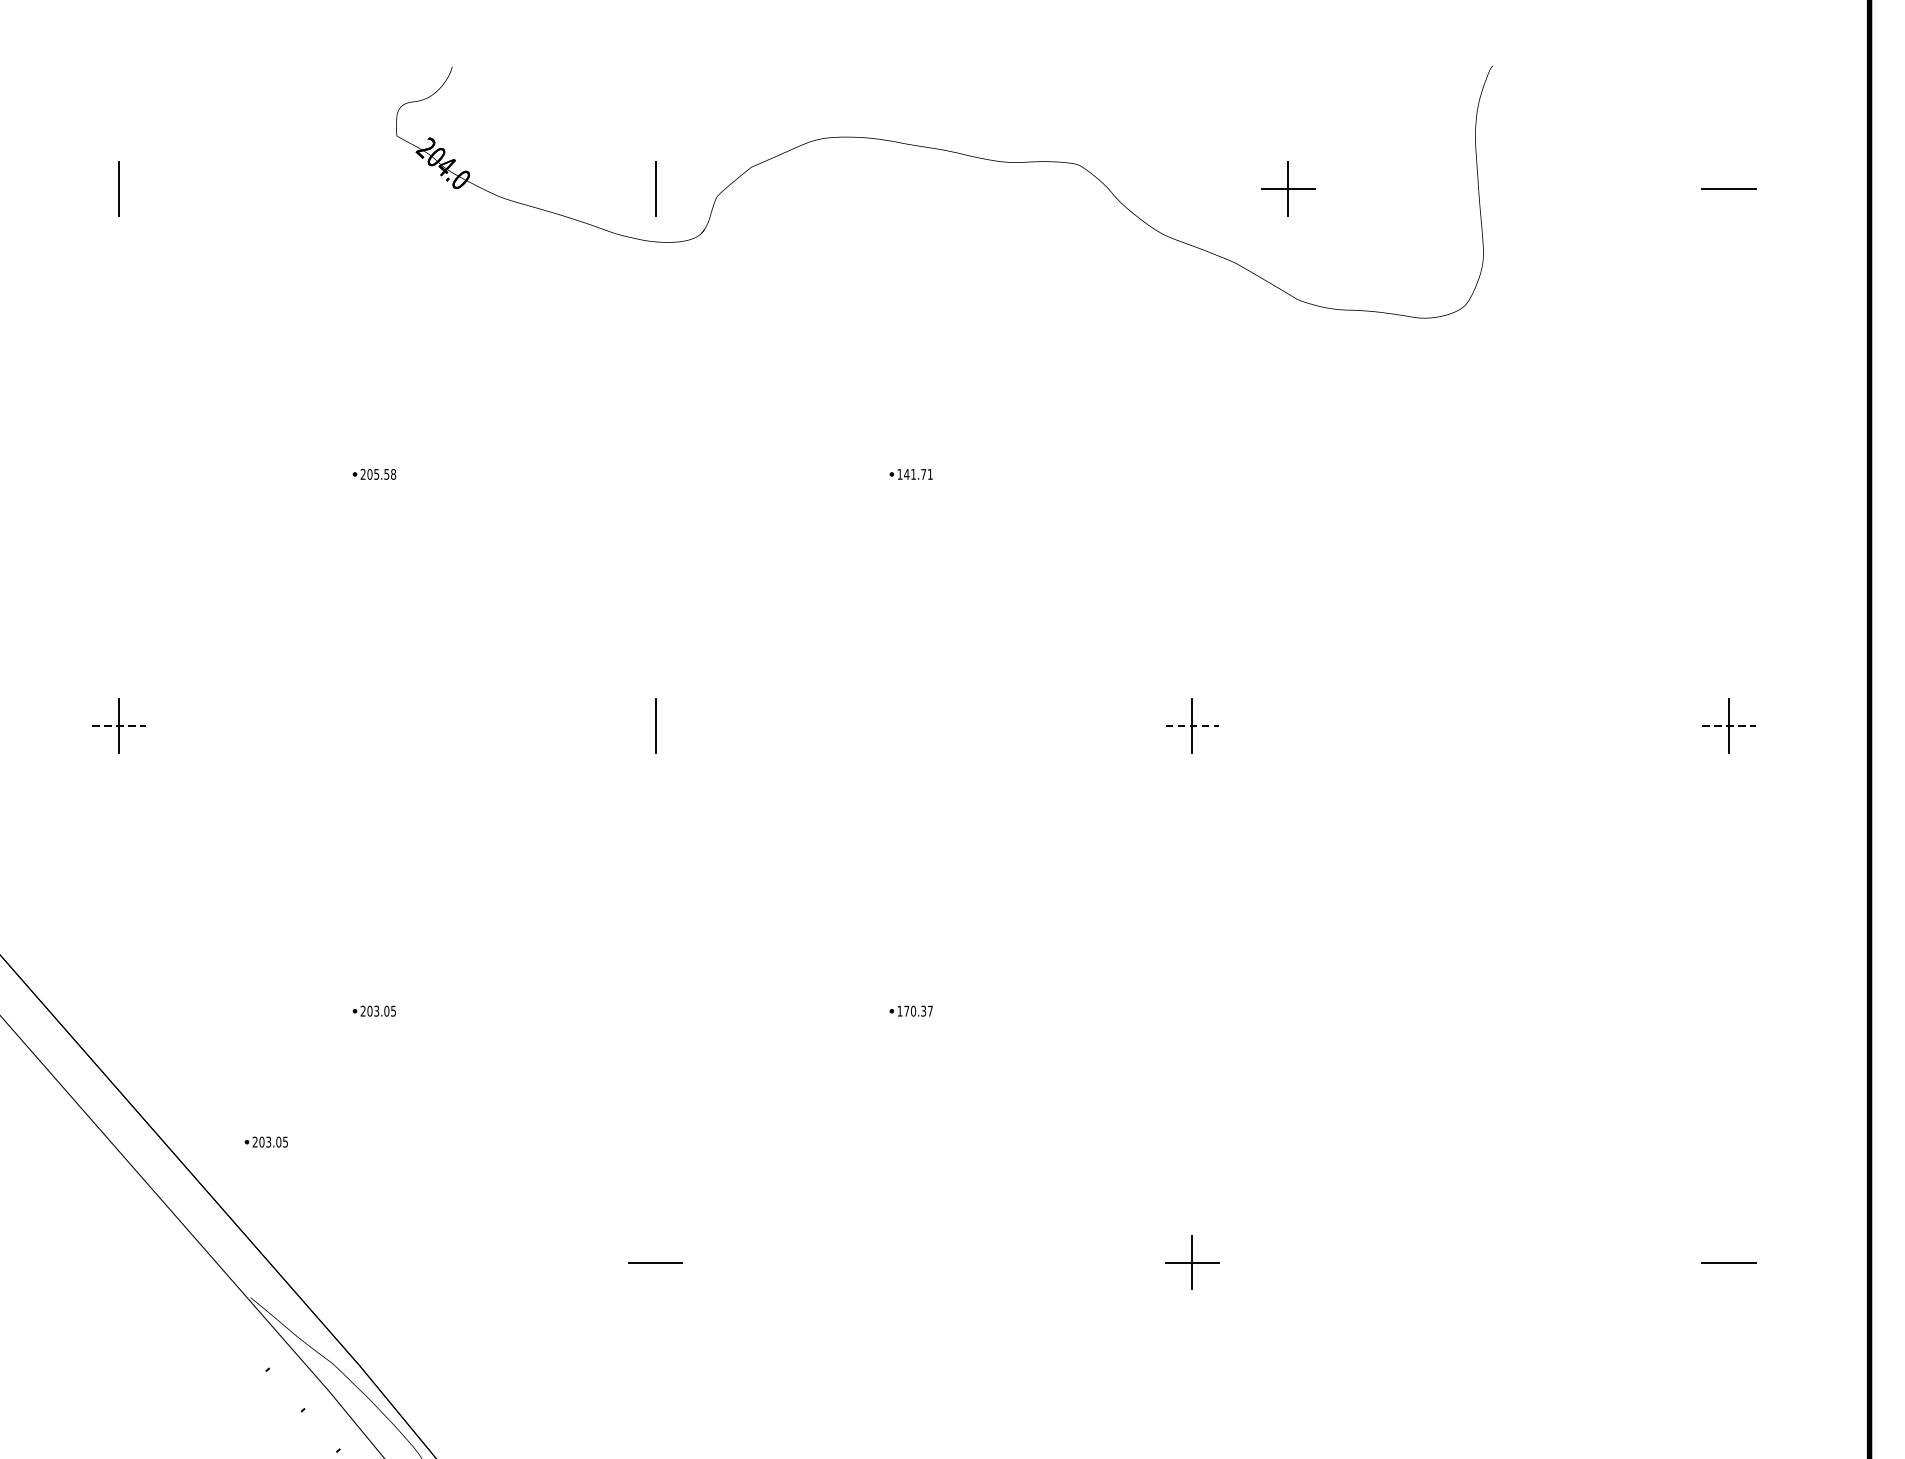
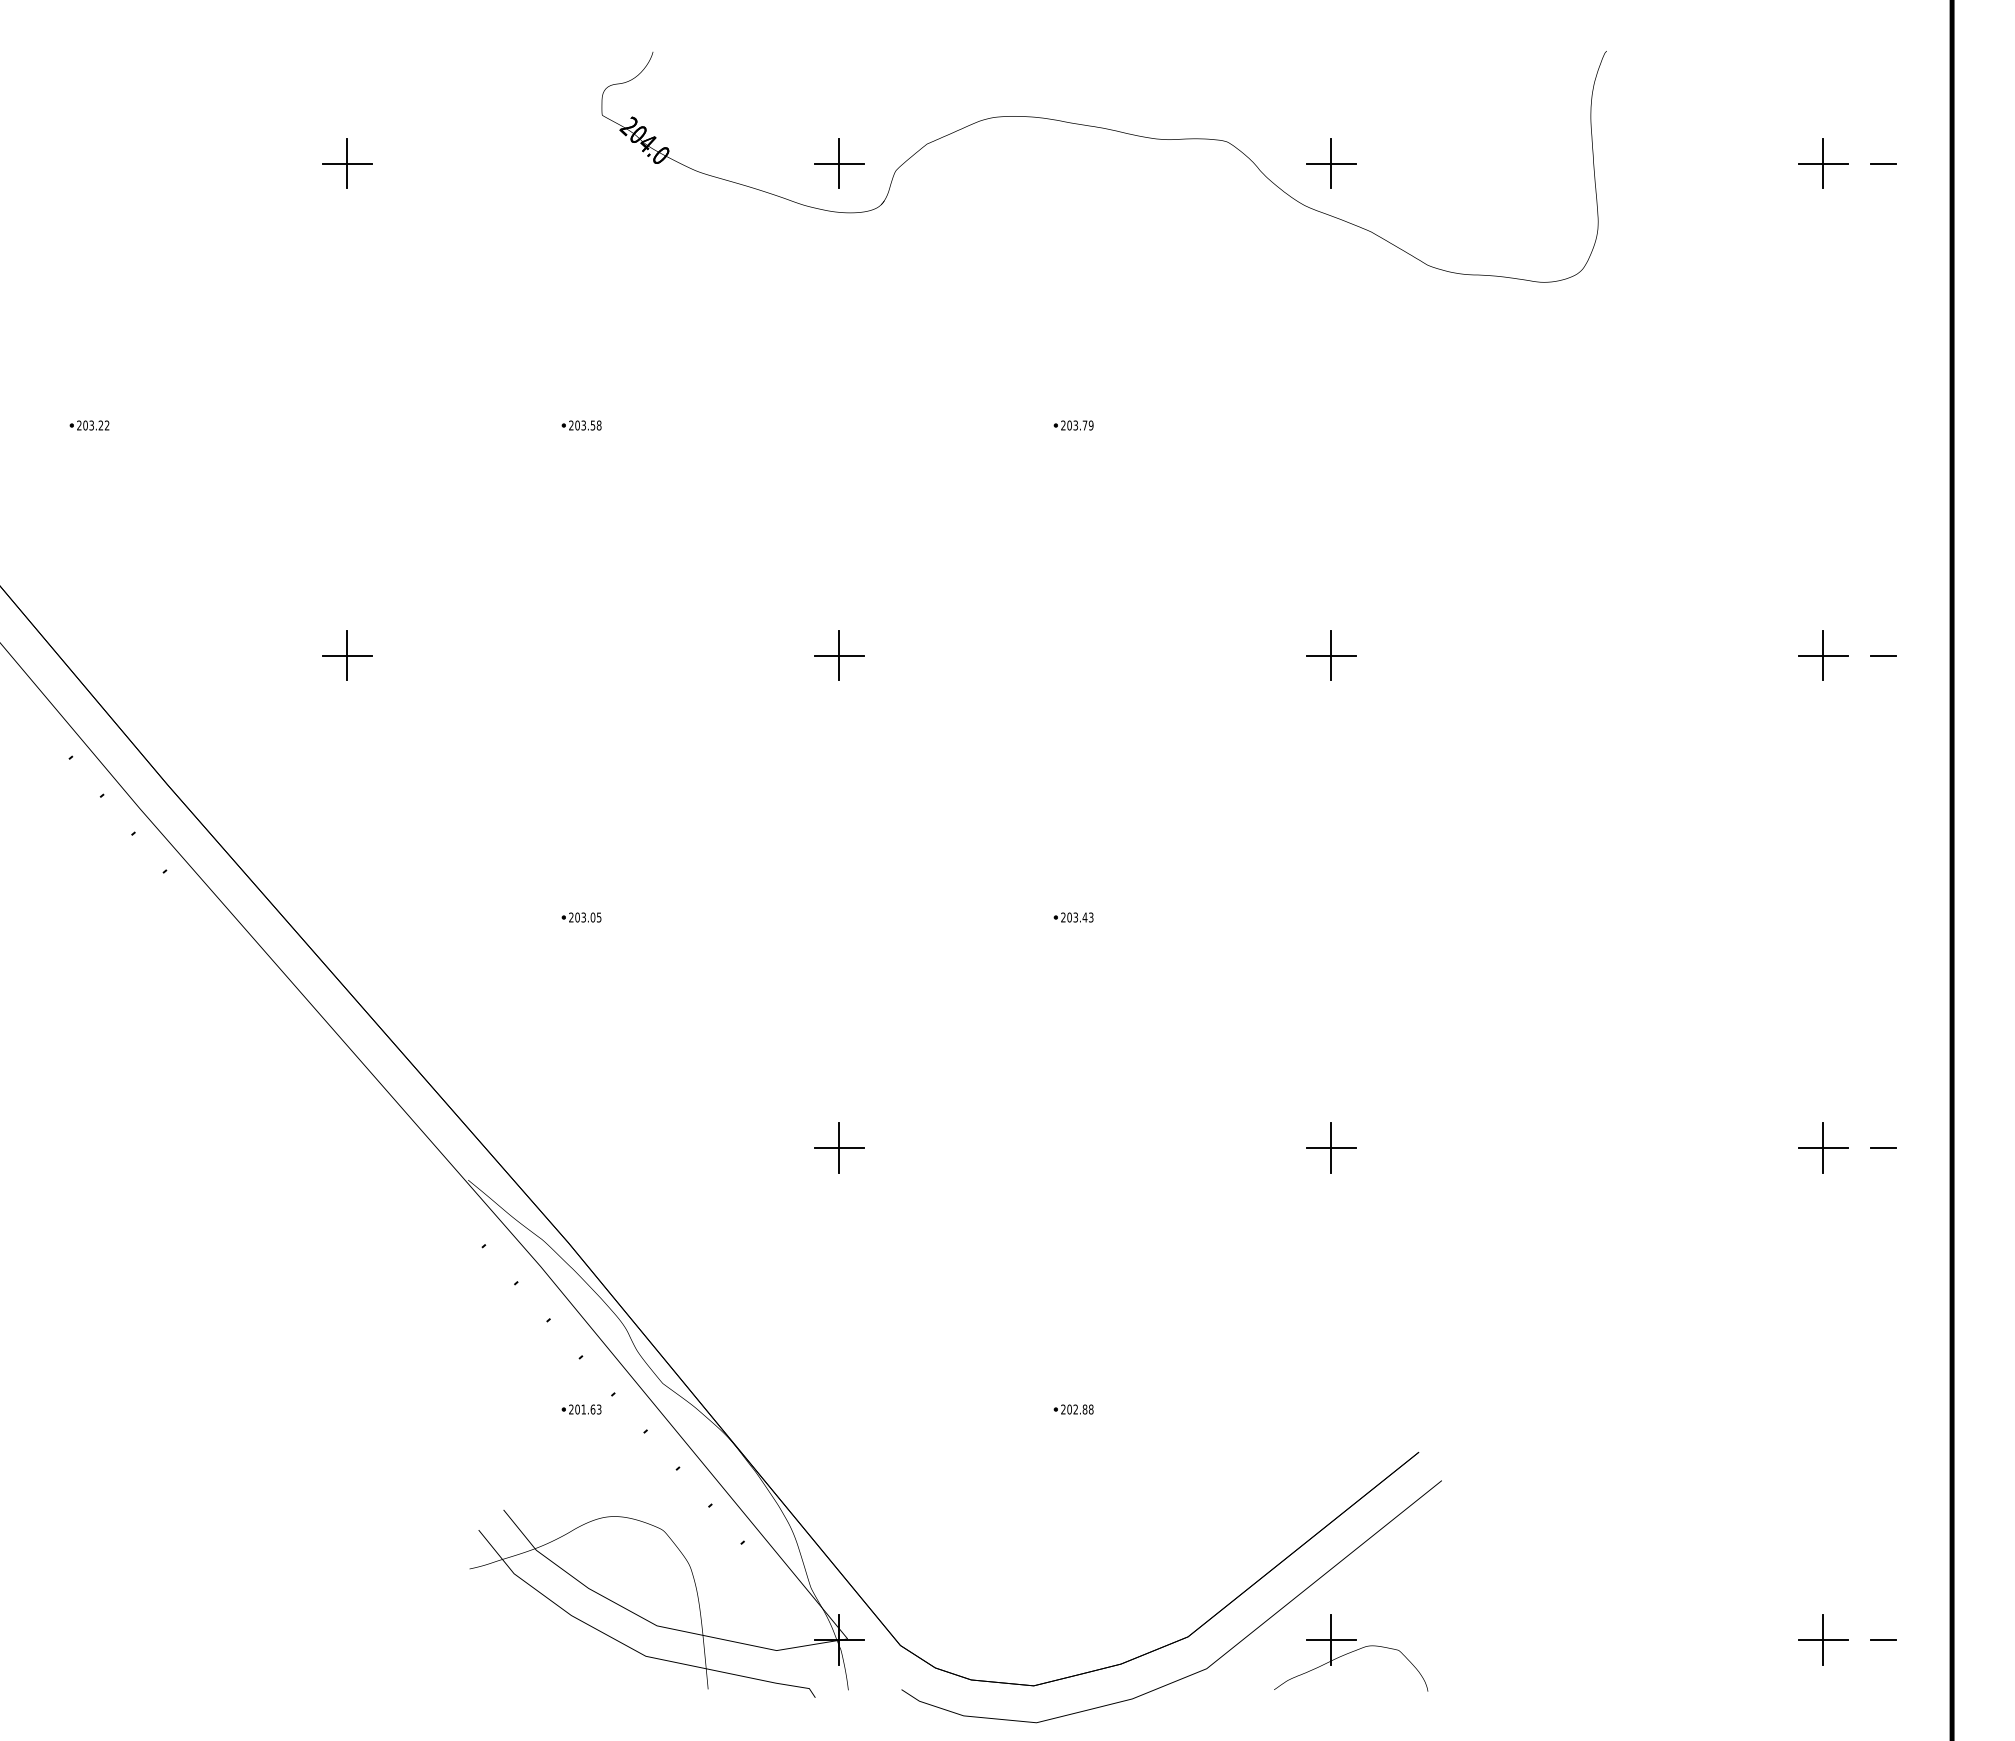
line: (117, 188) -> (346, 163), added
line: (654, 188) -> (838, 163), added
part: (1288, 188) -> (1331, 163), moved
line: (1729, 188) -> (1823, 163), added
line: (1793, 188) -> (1882, 163), added
text: (376, 473) -> (583, 424), 205.58 -> 203.58
text: (915, 474) -> (1077, 425), 141.71 -> 203.79
line: (118, 725) -> (347, 655), dashed -> solid
line: (654, 725) -> (838, 655), added
line: (1192, 725) -> (1331, 655), dashed -> solid
line: (1729, 725) -> (1823, 655), dashed -> solid
line: (1793, 725) -> (1882, 655), added
text: (915, 1011) -> (1077, 917), 170.37 -> 203.43
part: (266, 1142) -> (482, 1037), removed
line: (655, 1262) -> (839, 1147), added
line: (1729, 1262) -> (1823, 1147), added
line: (1793, 1262) -> (1882, 1147), added

